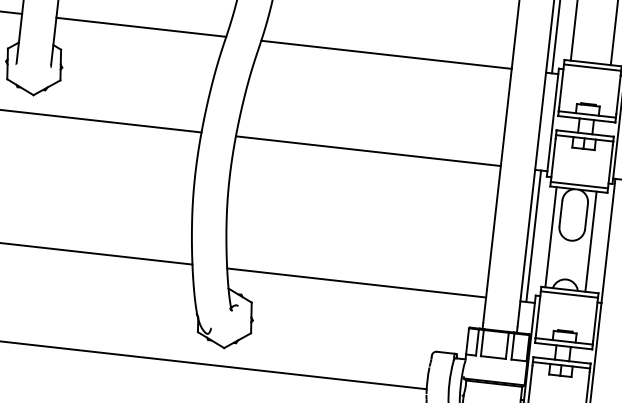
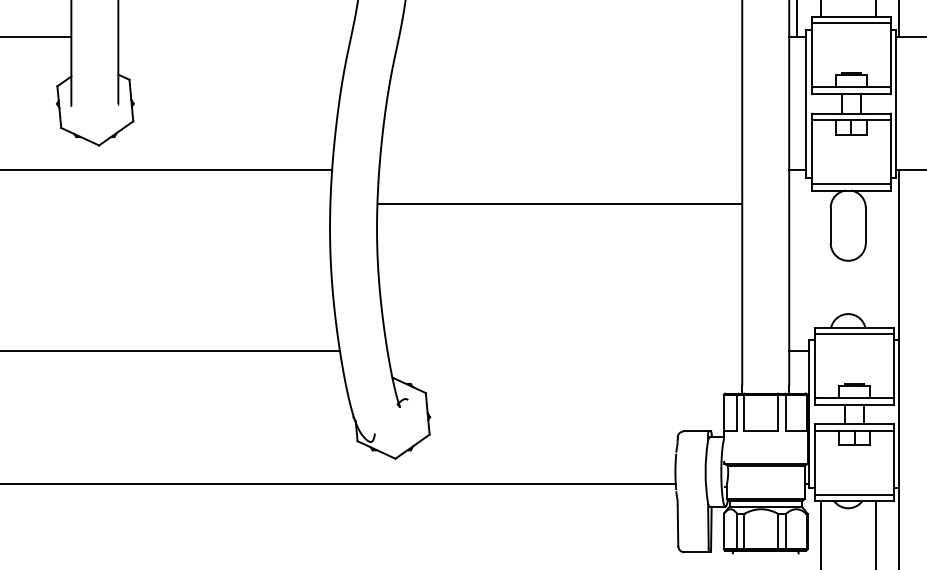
line: (141, 27) -> (234, 37), removed
line: (386, 54) -> (570, 37), removed
line: (368, 151) -> (560, 204), moved
line: (533, 236) -> (797, 260), removed
line: (550, 236) -> (820, 258), removed
line: (590, 241) -> (875, 258), removed
line: (356, 282) -> (564, 350), removed

